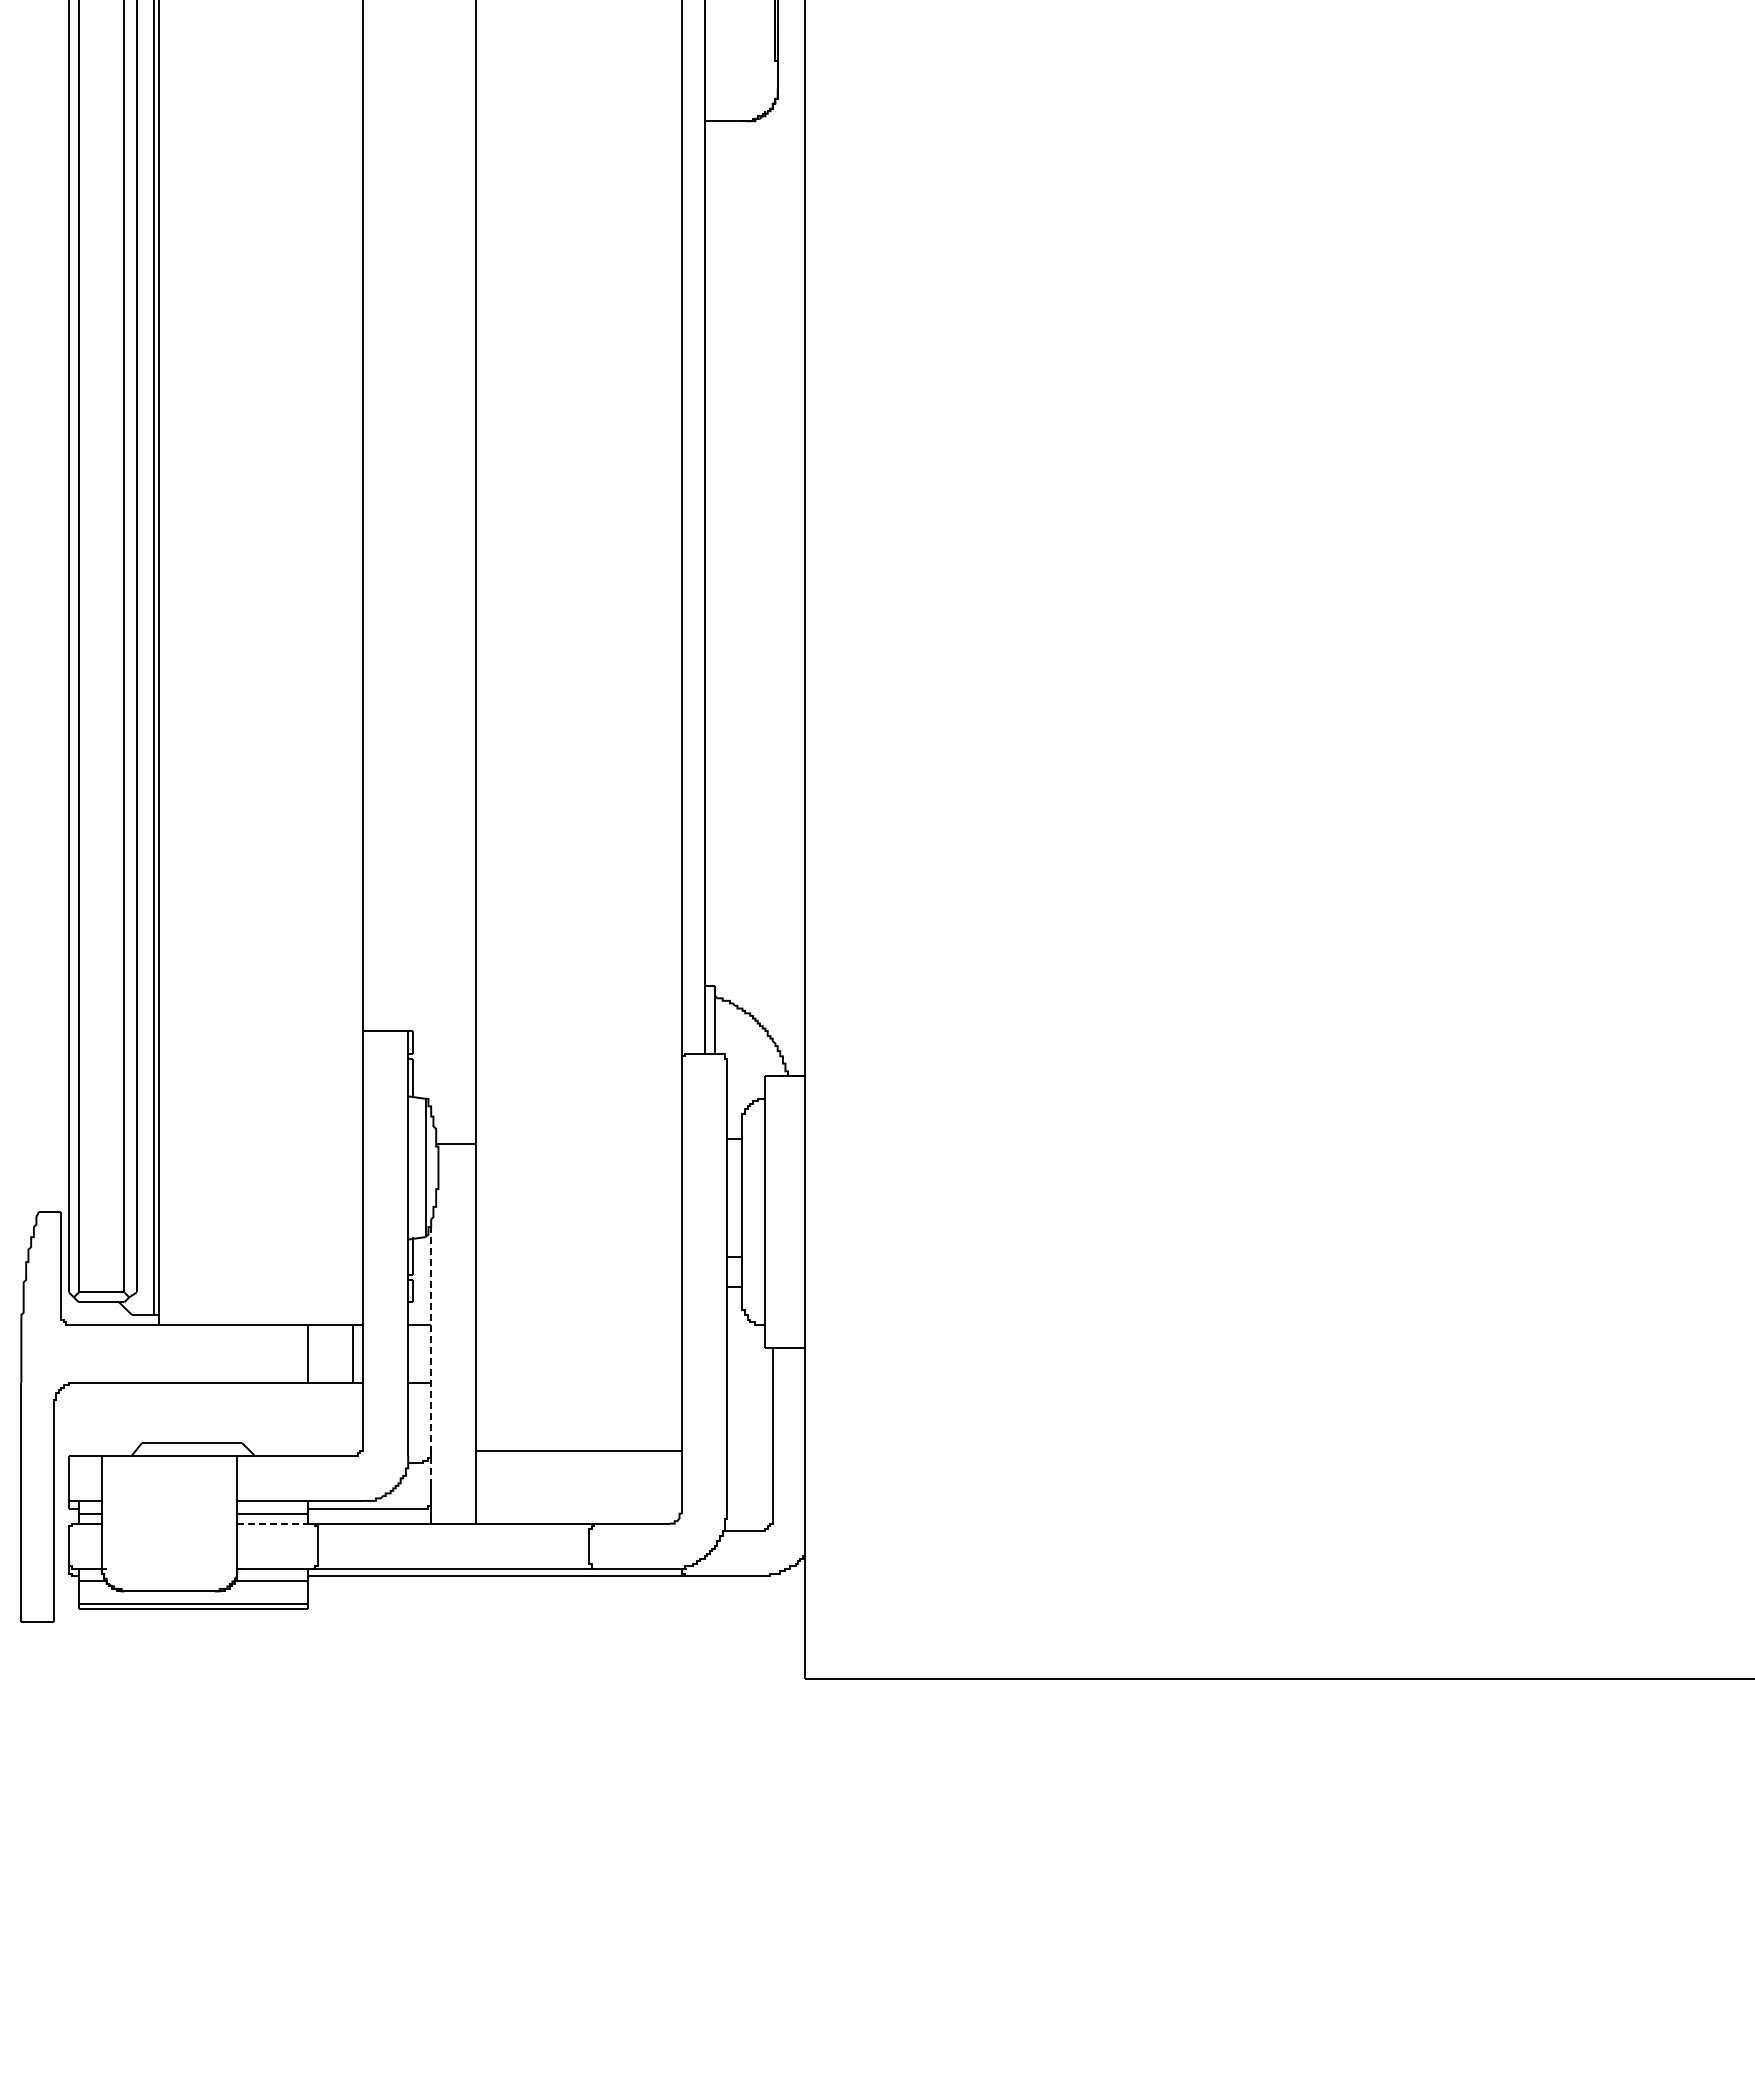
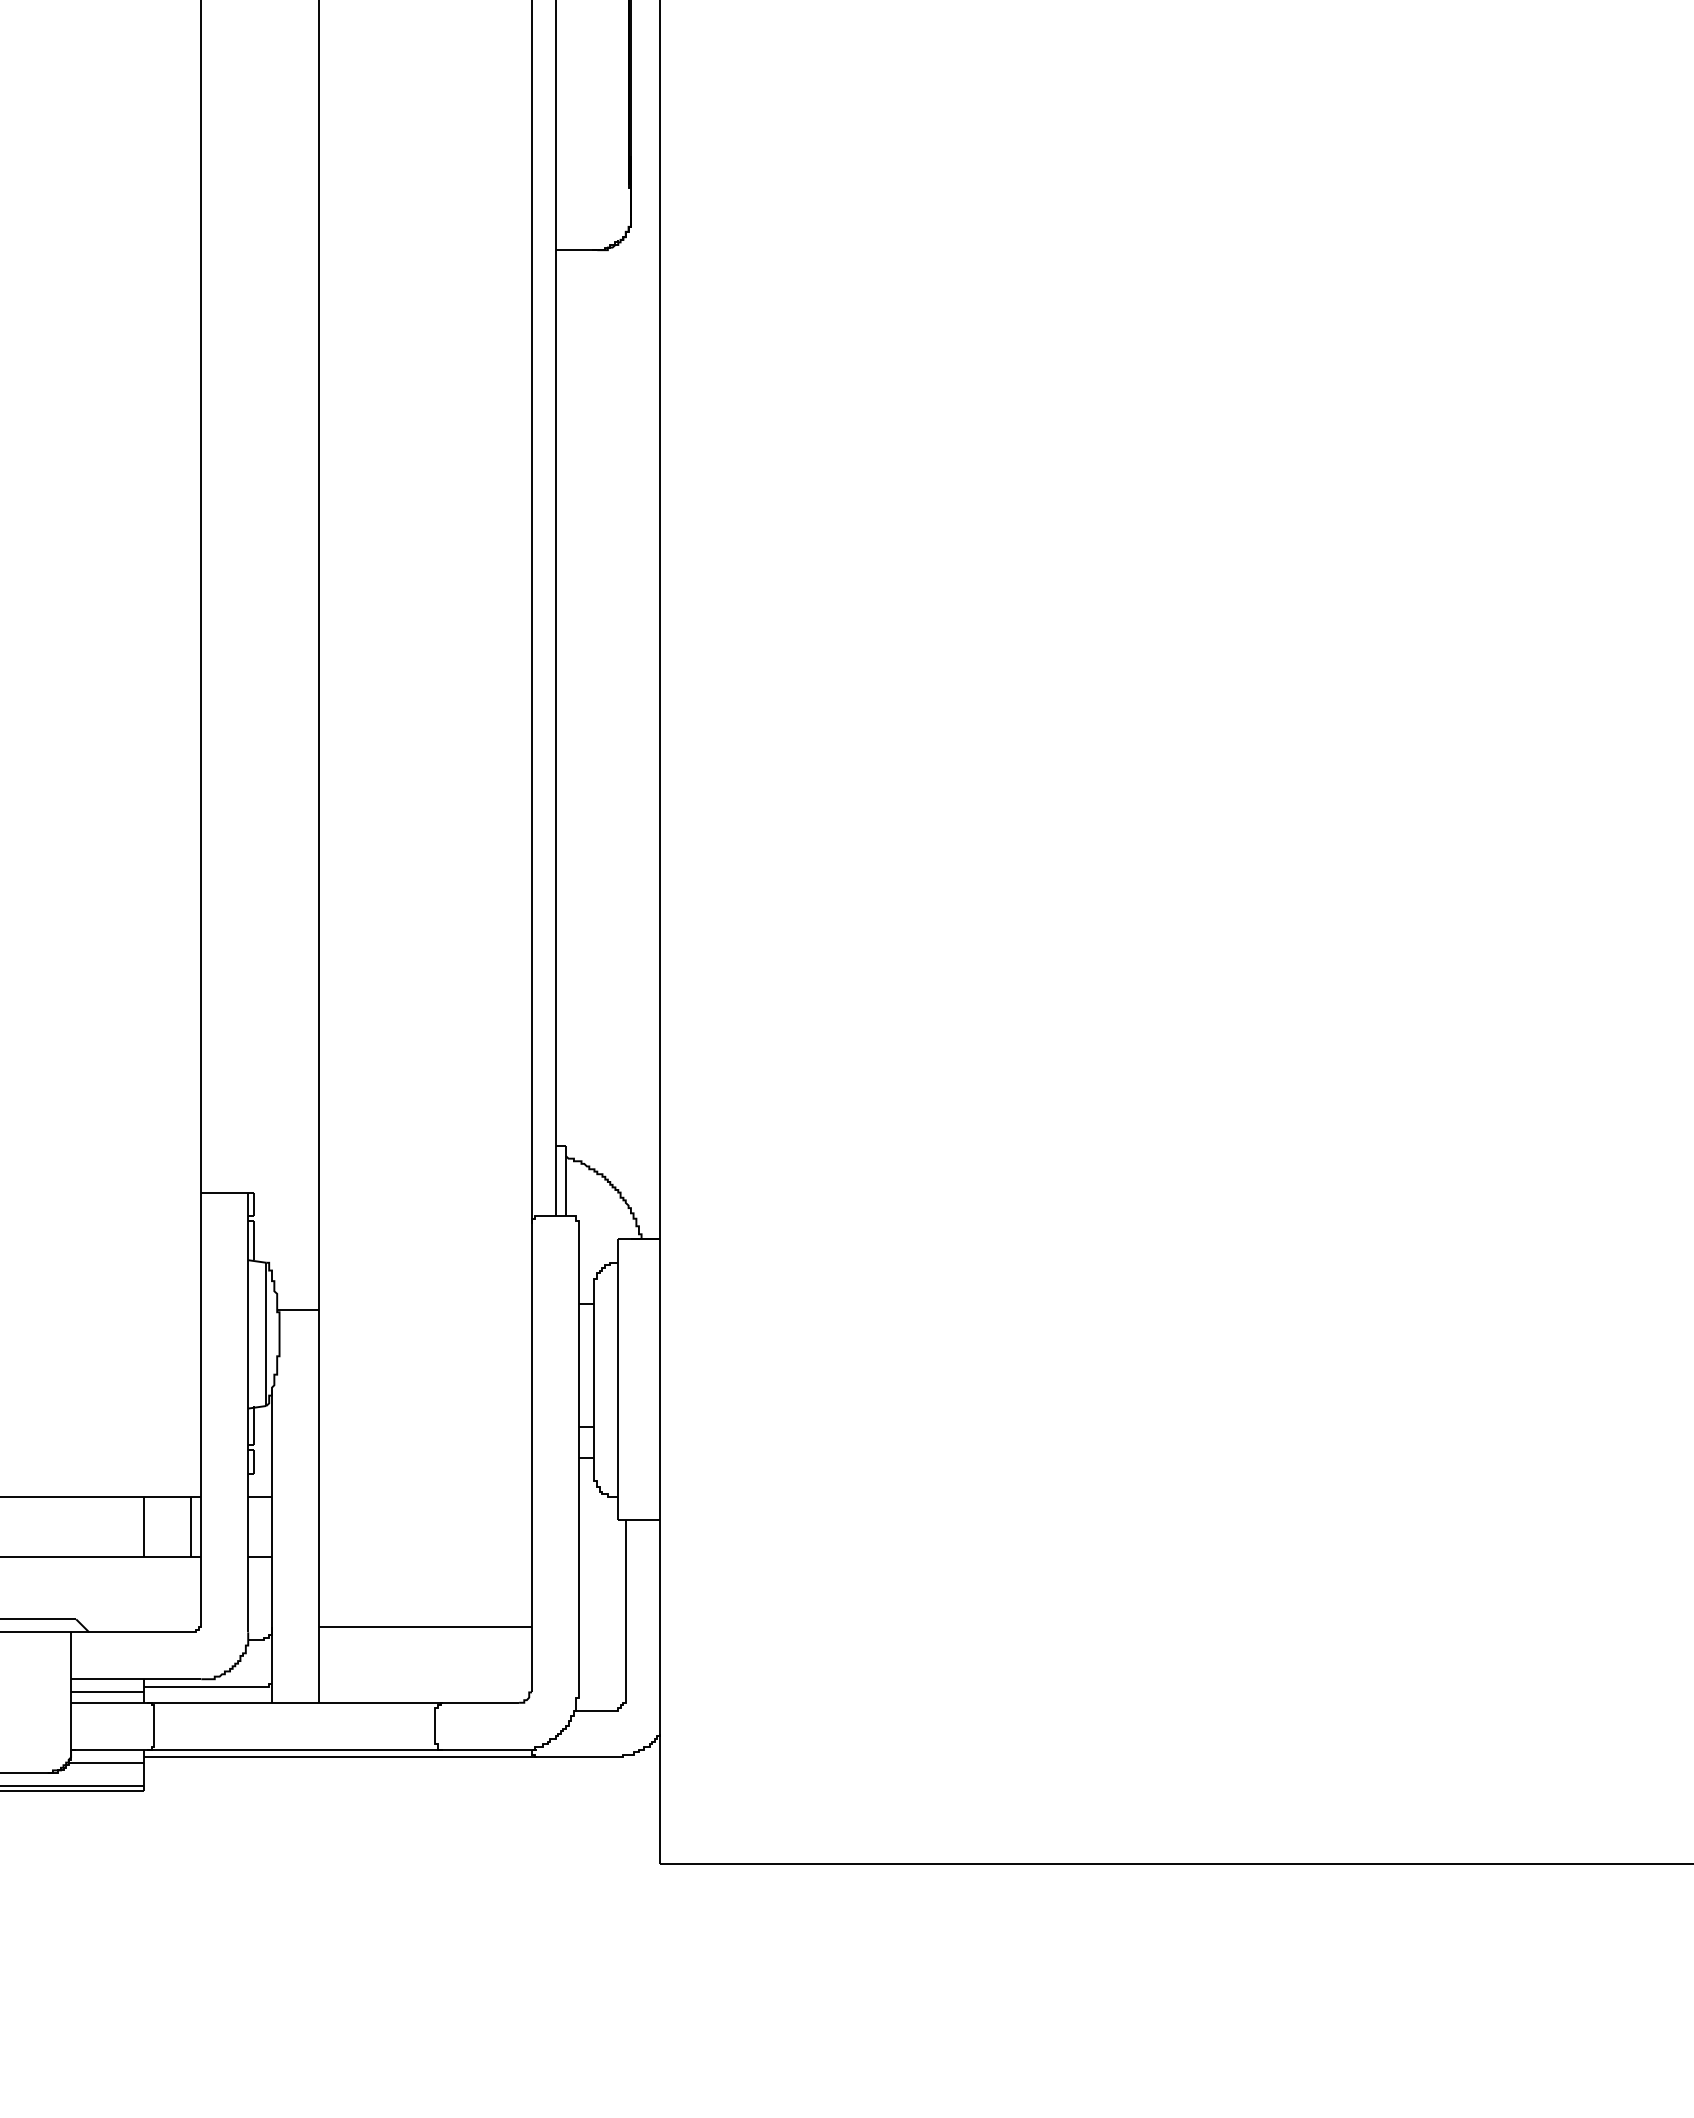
line: (431, 1353) -> (272, 1526), dashed -> solid
line: (273, 1523) -> (108, 1702), dashed -> solid

